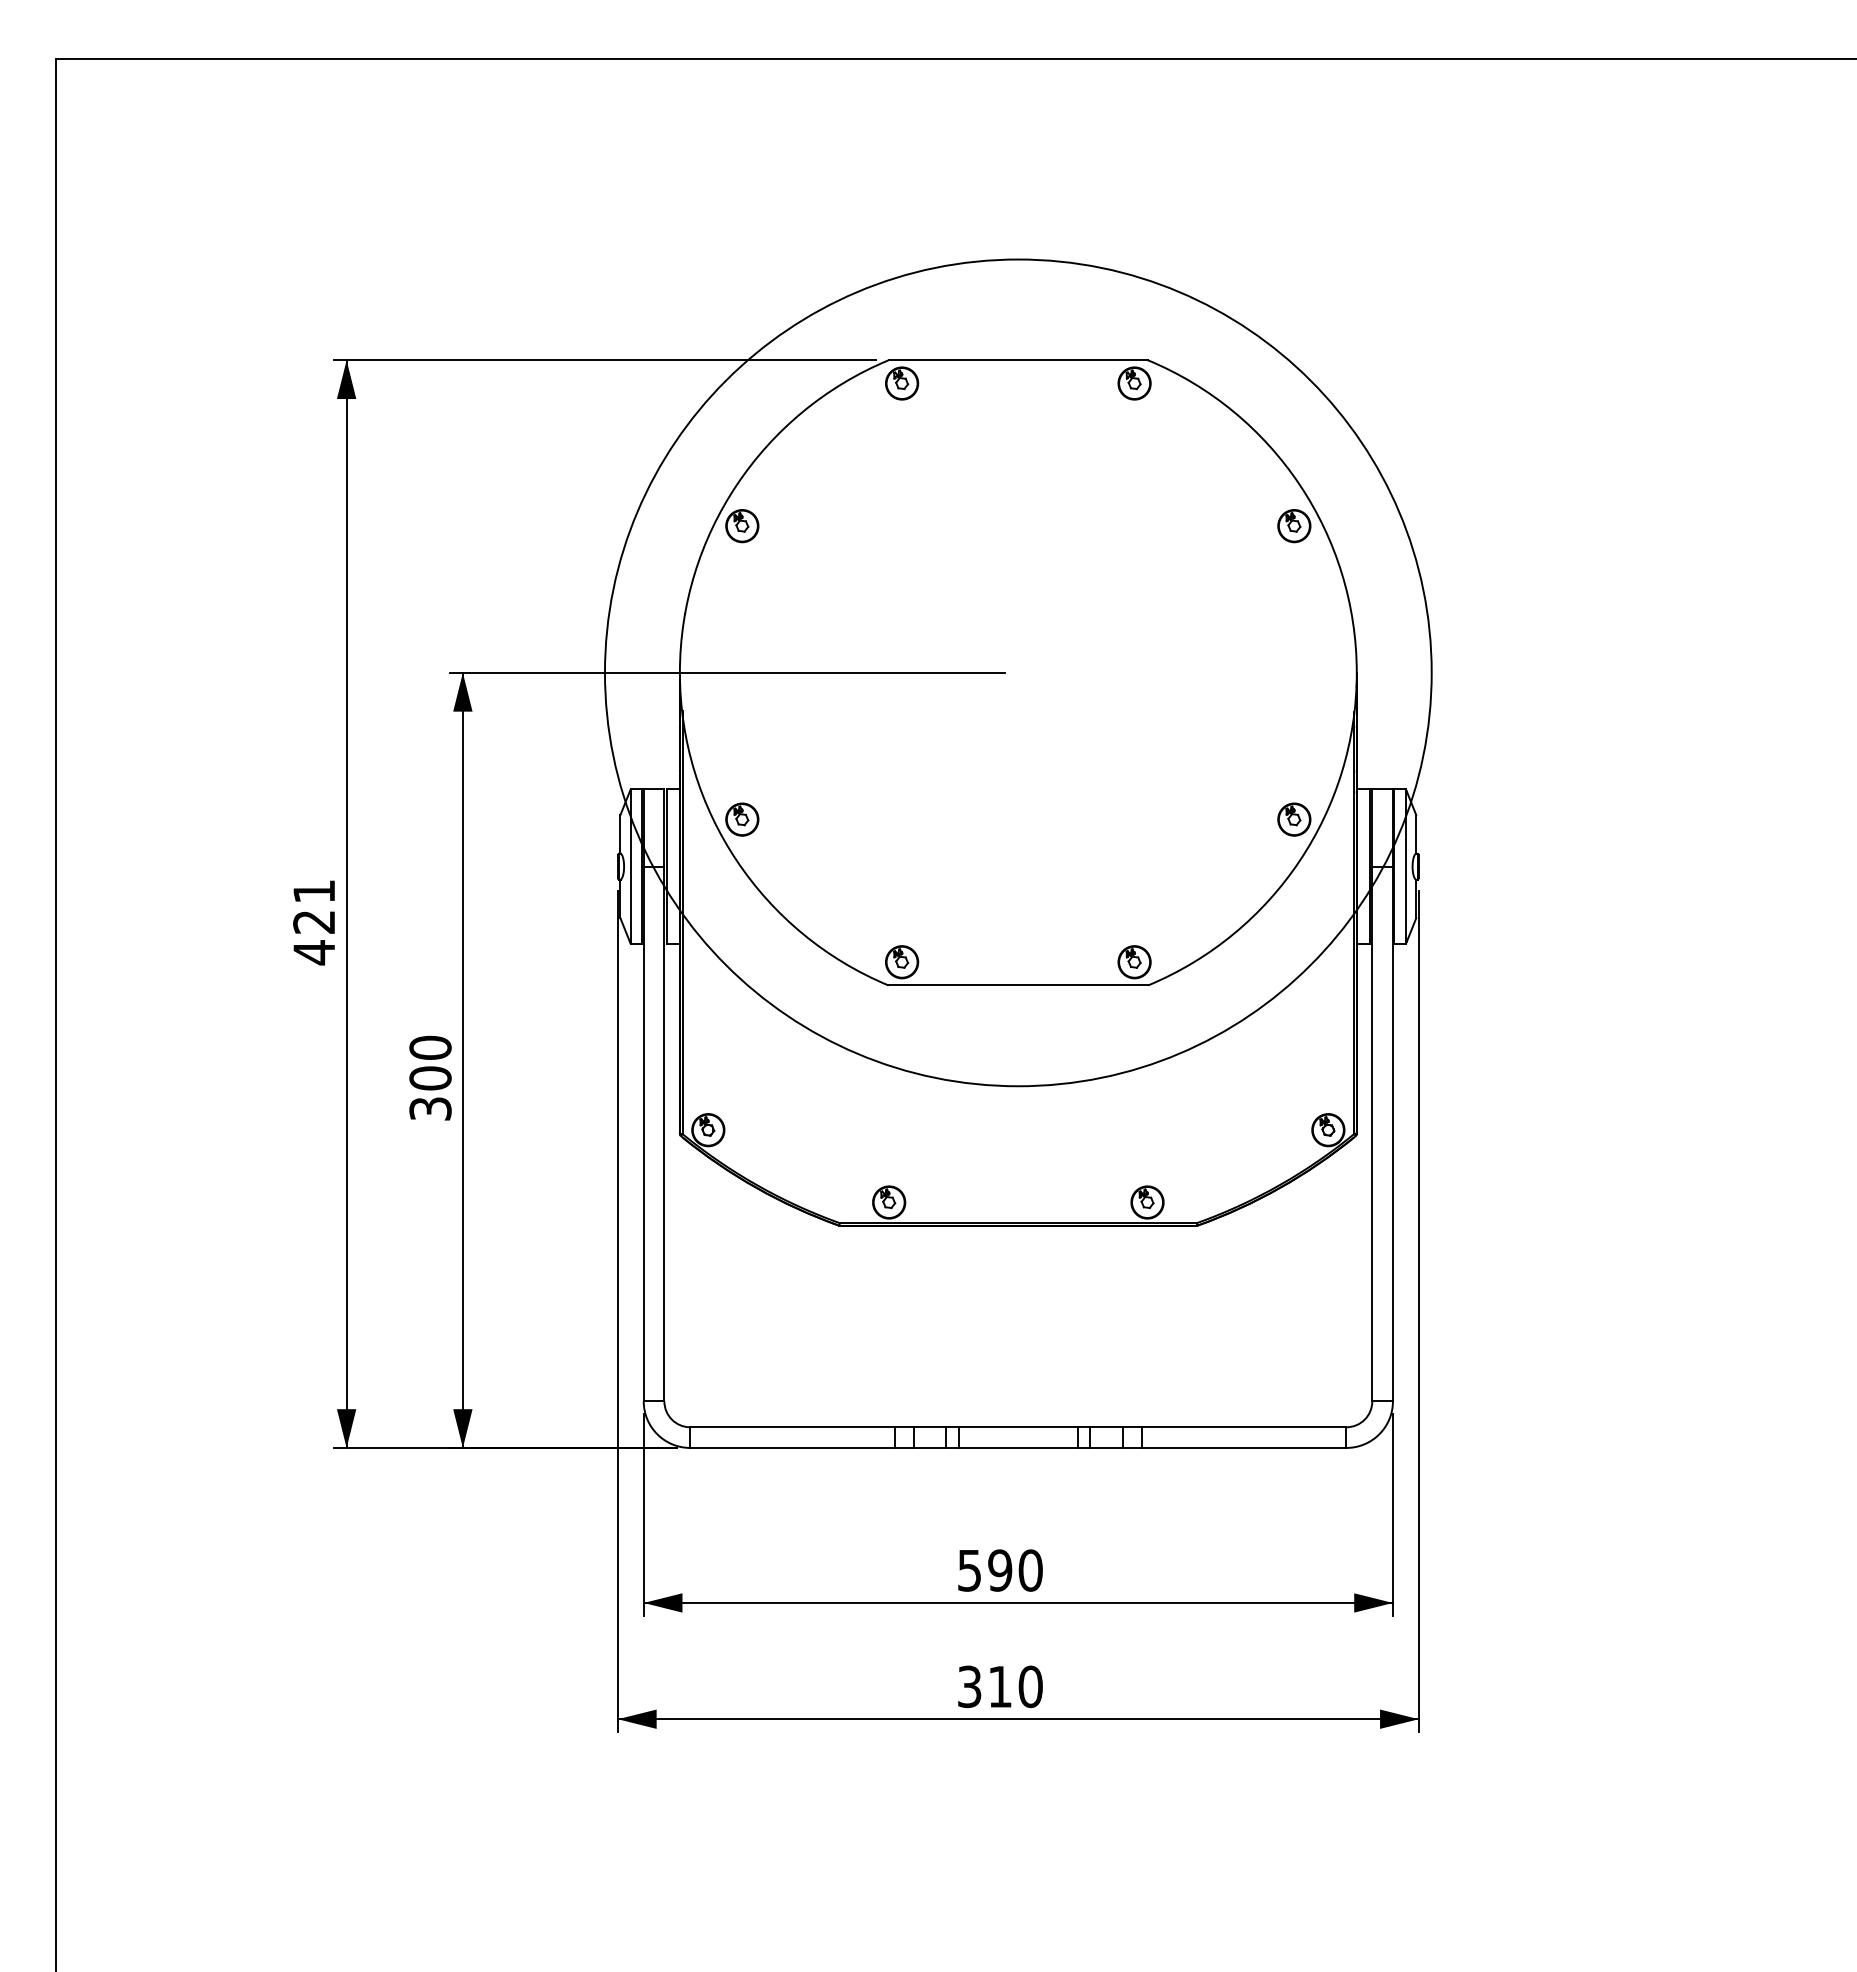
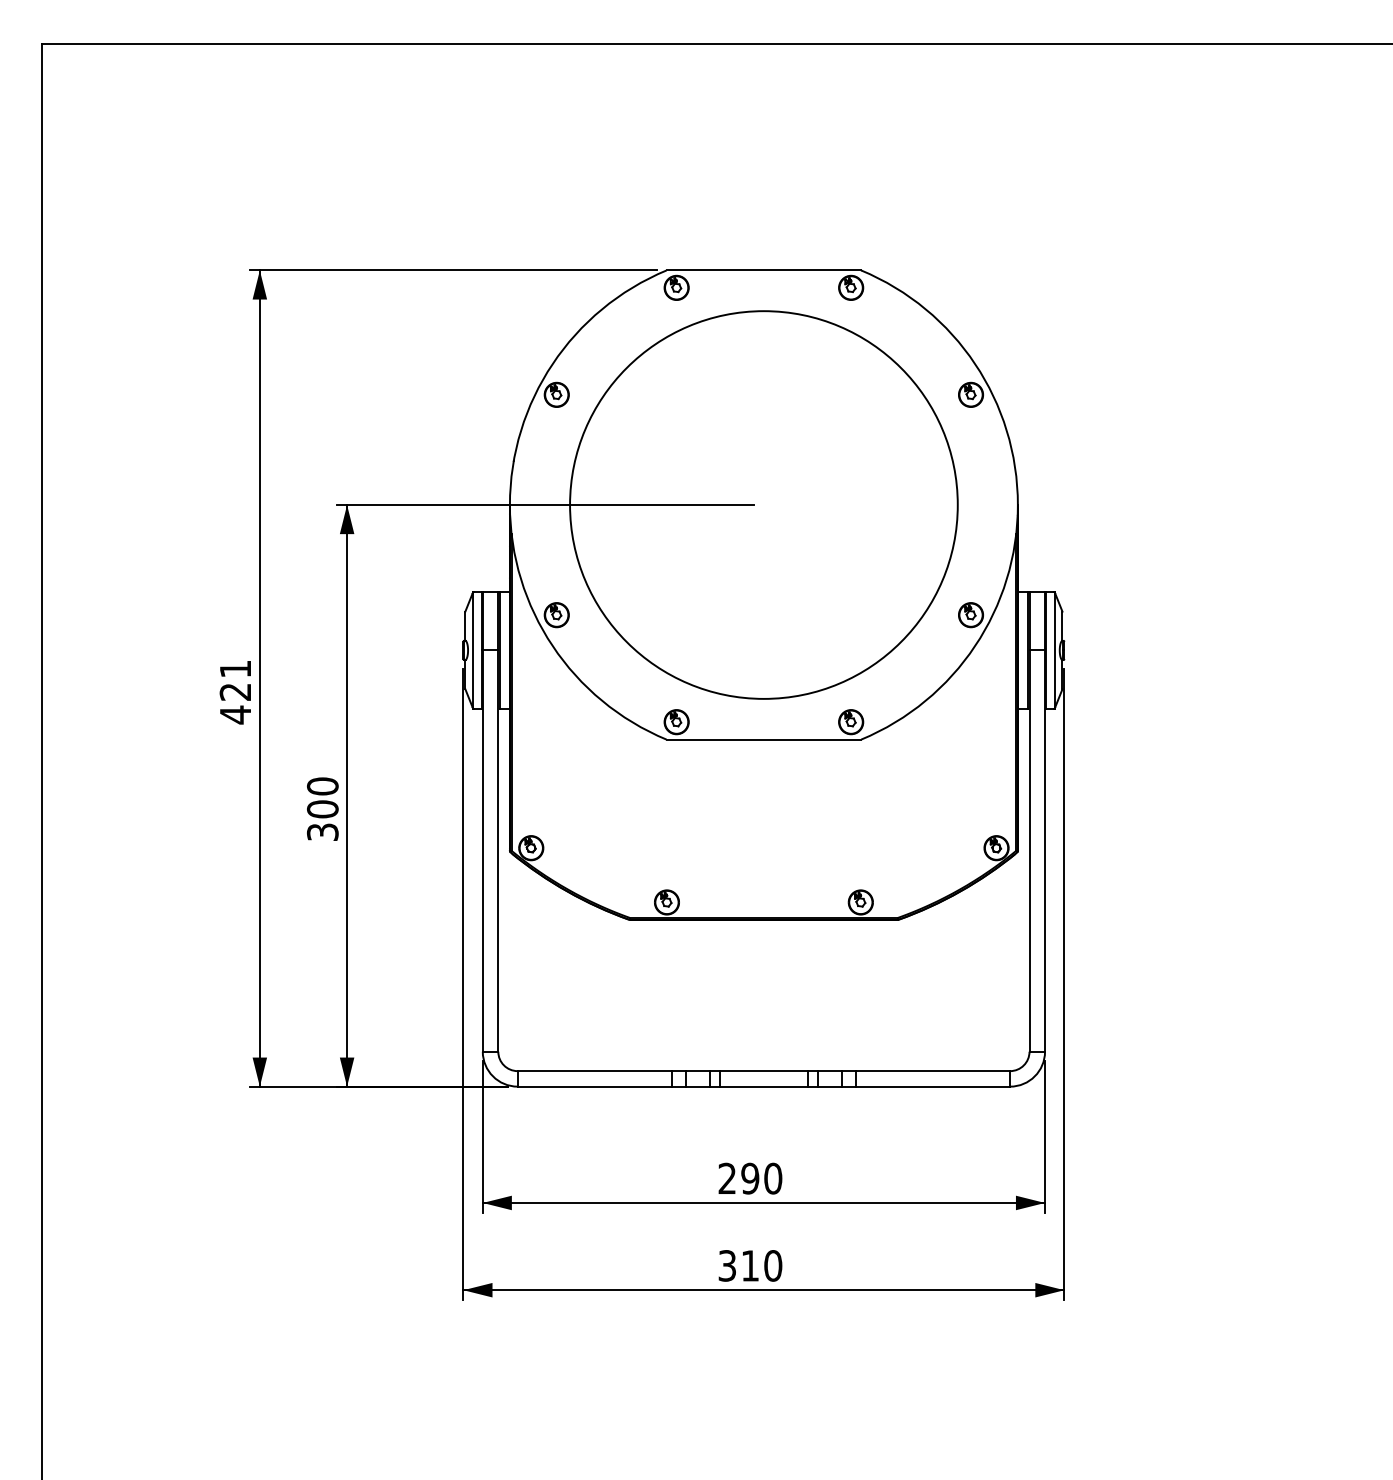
circle: (1017, 672) -> (763, 504), size x0.62
text: (969, 1570) -> (727, 1178), 590 -> 290

